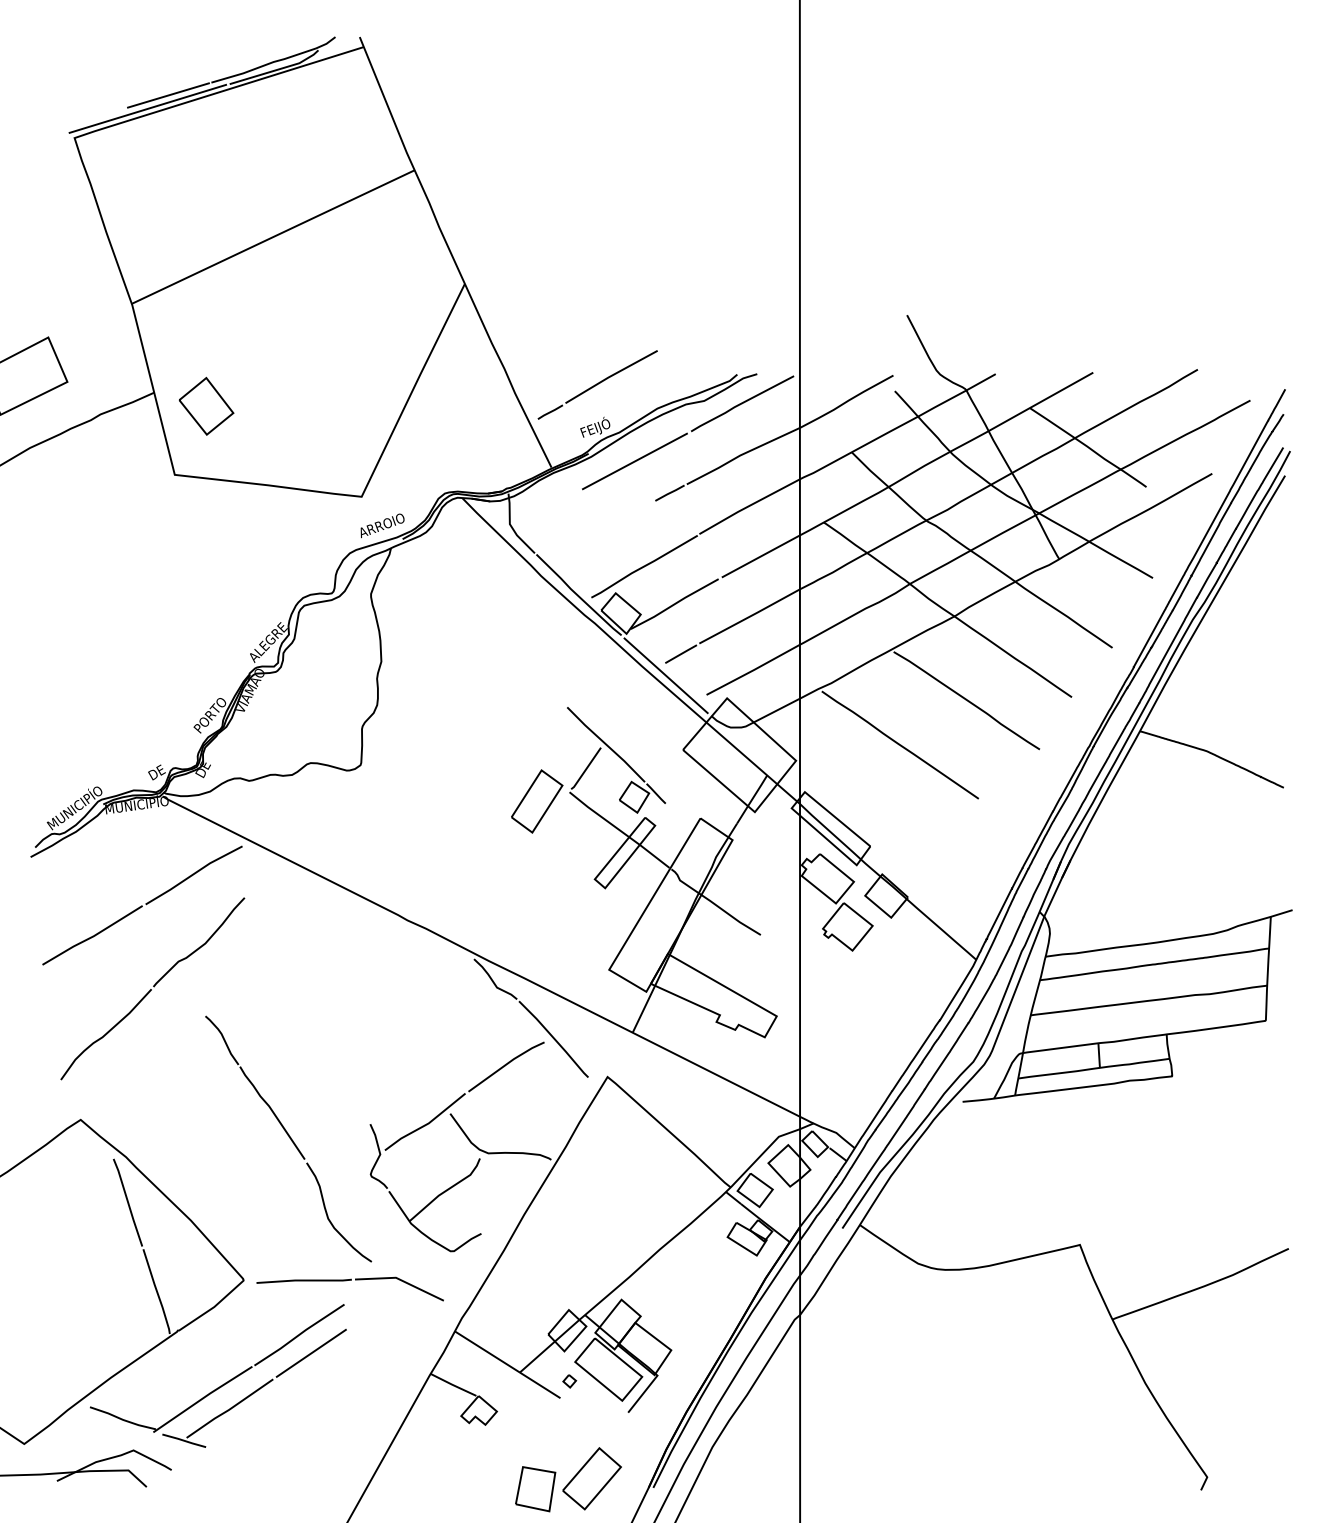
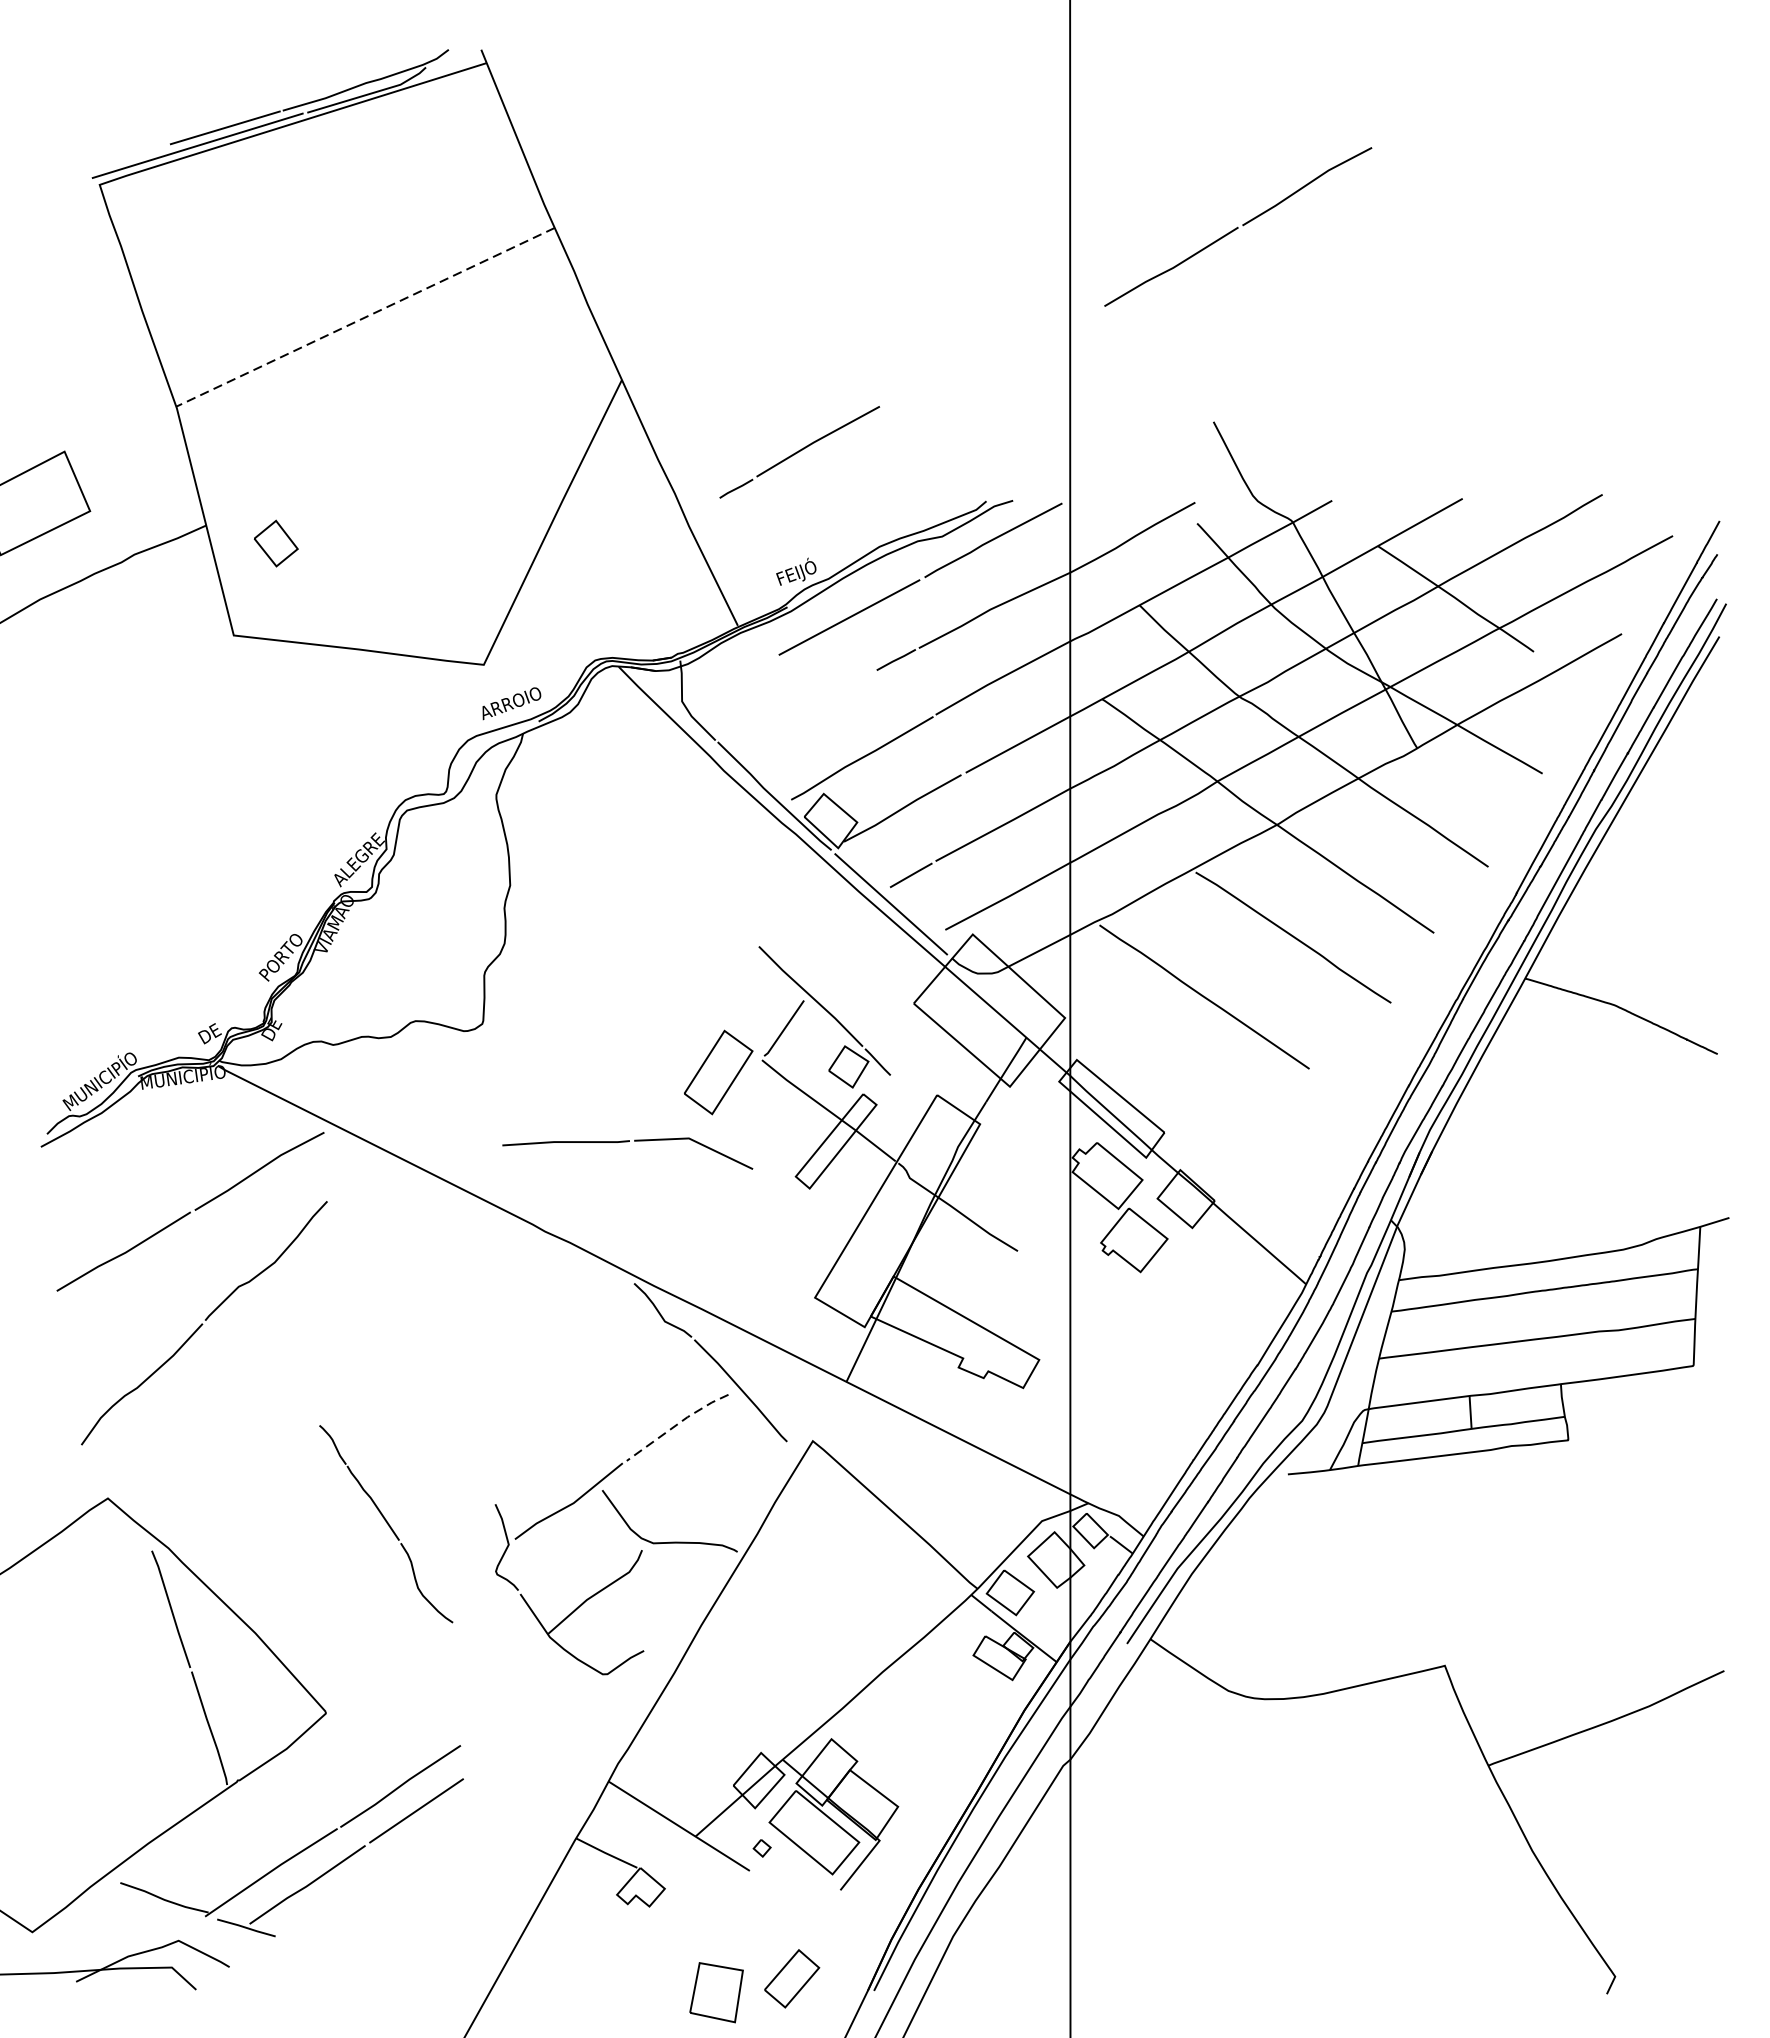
part: (925, 169) -> (1238, 226), added
line: (272, 237) -> (364, 317), solid -> dashed
part: (597, 384) -> (799, 451), moved
part: (206, 405) -> (276, 542), size x0.6
line: (506, 1064) -> (677, 1424), solid -> dashed
part: (288, 1138) -> (385, 1523), size x0.6
part: (346, 1281) -> (622, 1143), moved
part: (591, 1478) -> (791, 1978), size x0.7

